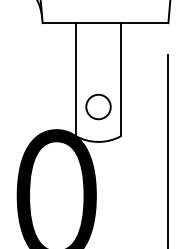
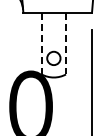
line: (75, 79) -> (41, 43), solid -> dashed
line: (119, 79) -> (65, 43), solid -> dashed

